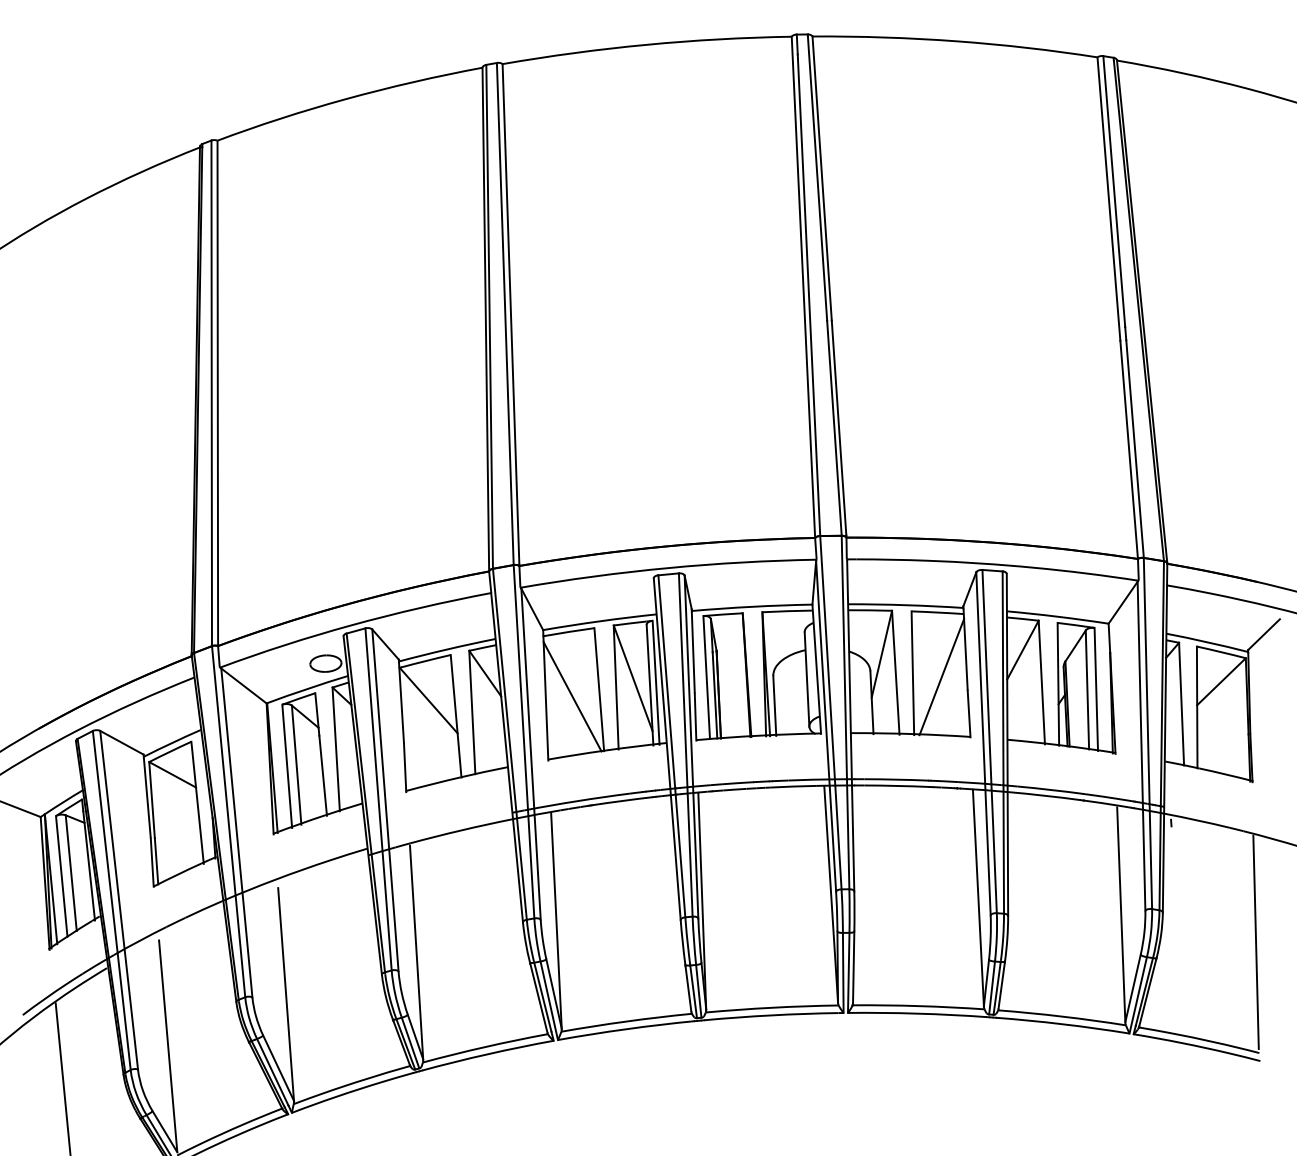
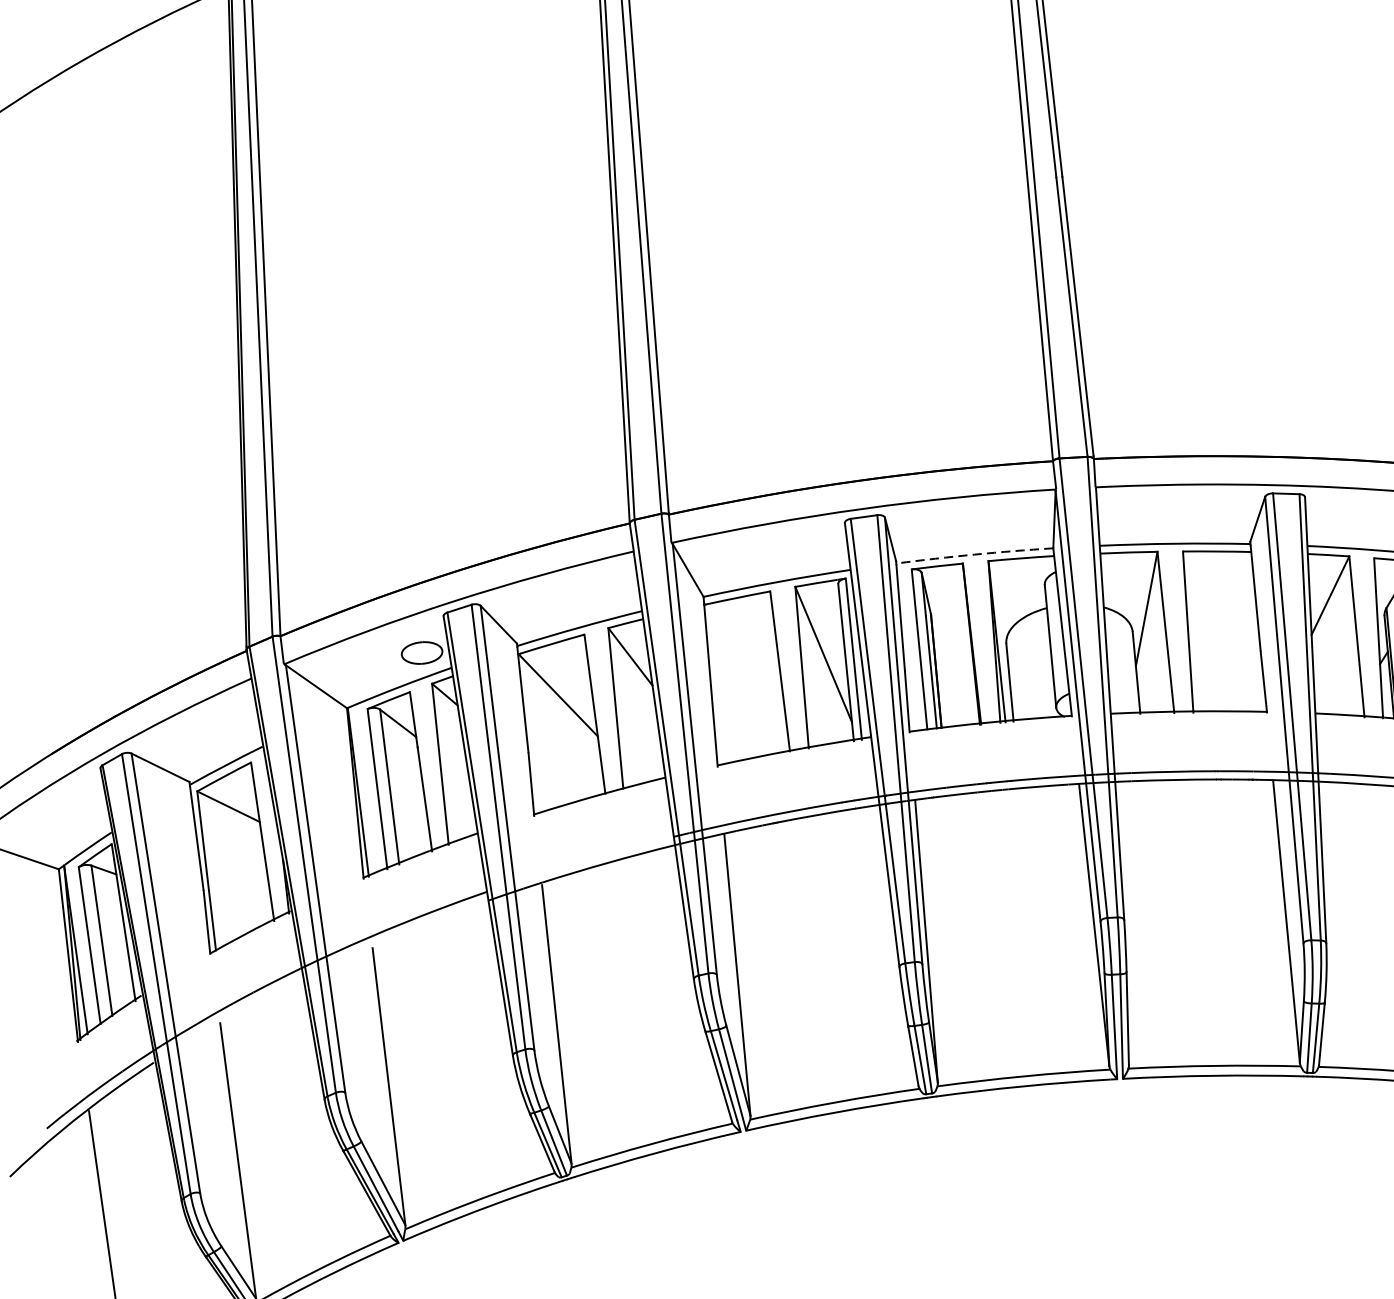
arc: (752, 606) -> (975, 554), solid -> dashed
line: (941, 677) -> (1225, 636), removed
line: (572, 696) -> (745, 681), removed

